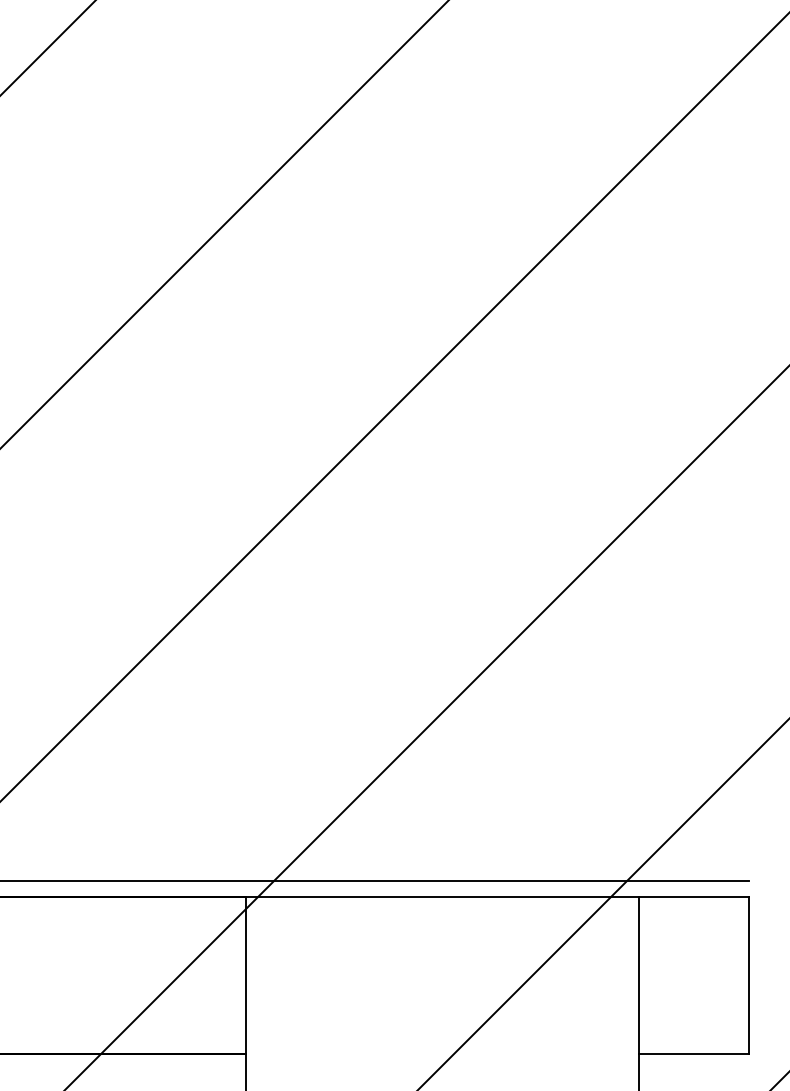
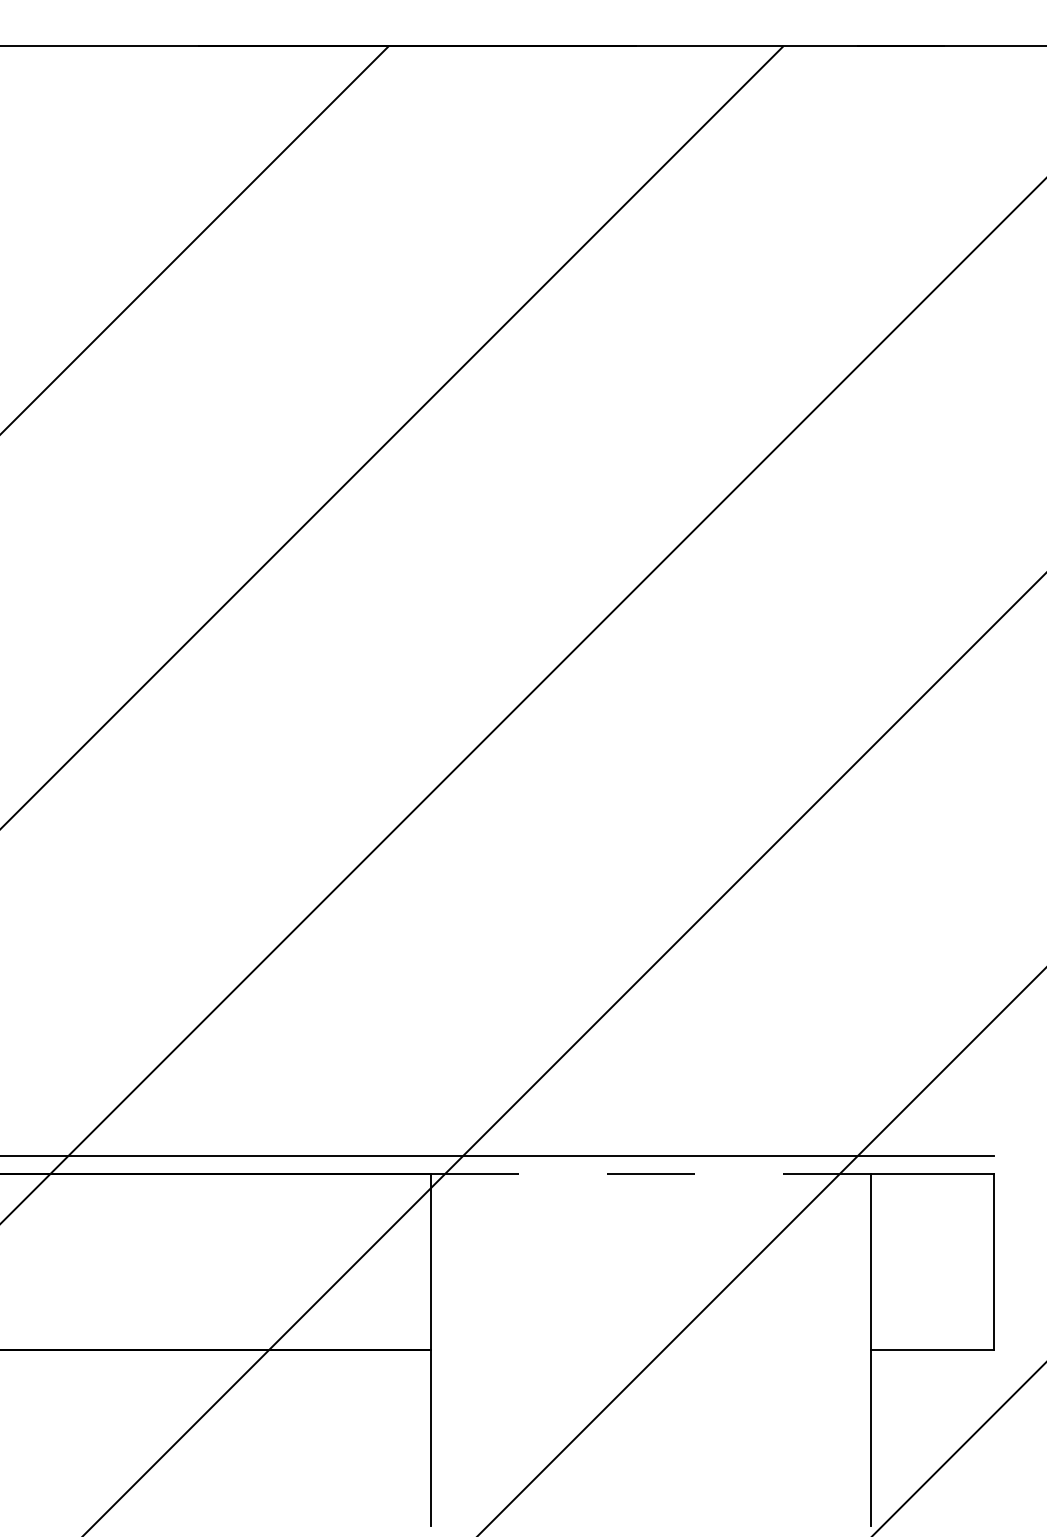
line: (442, 896) -> (651, 1173), solid -> dashed

